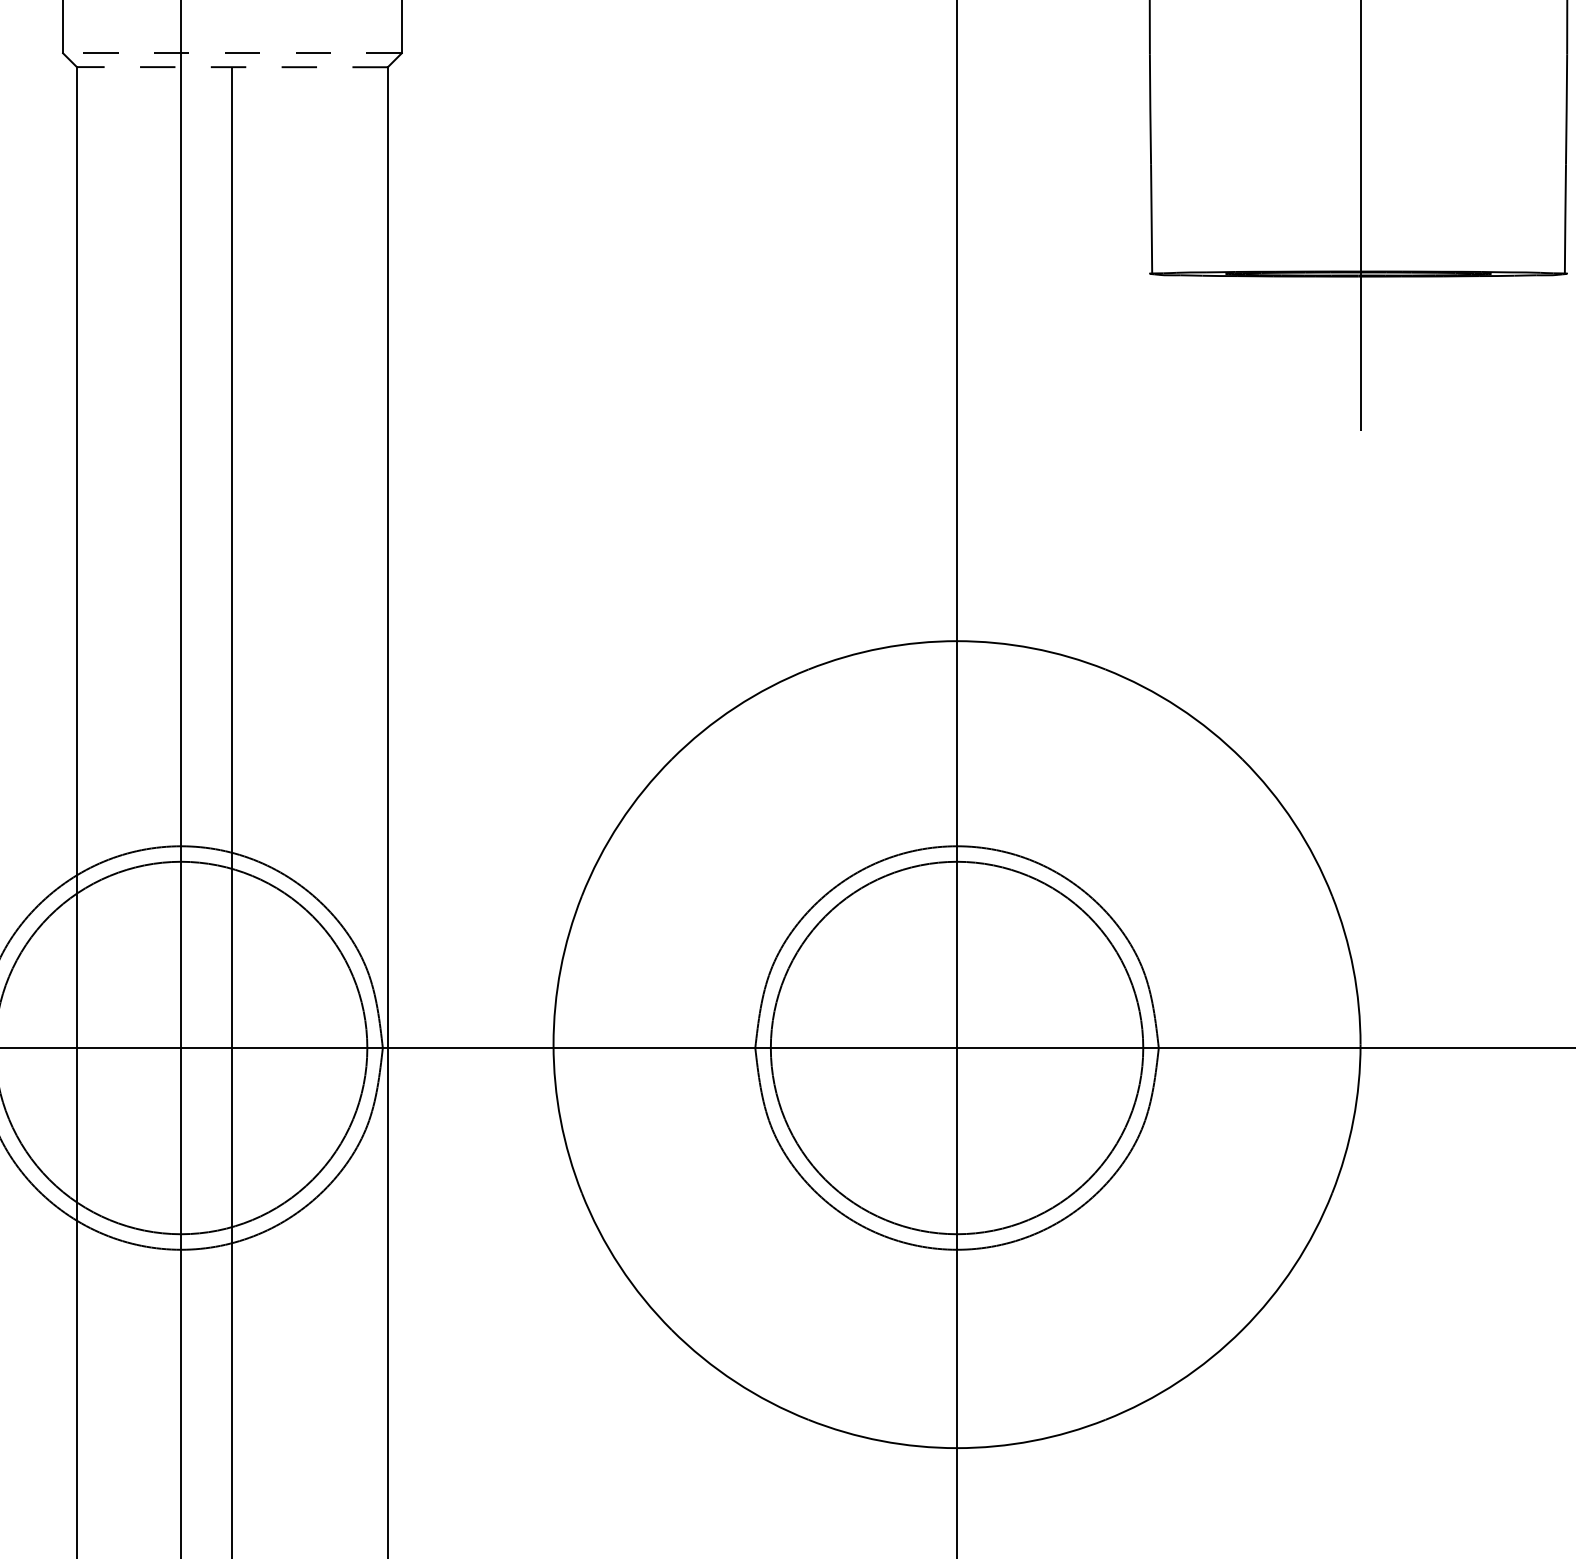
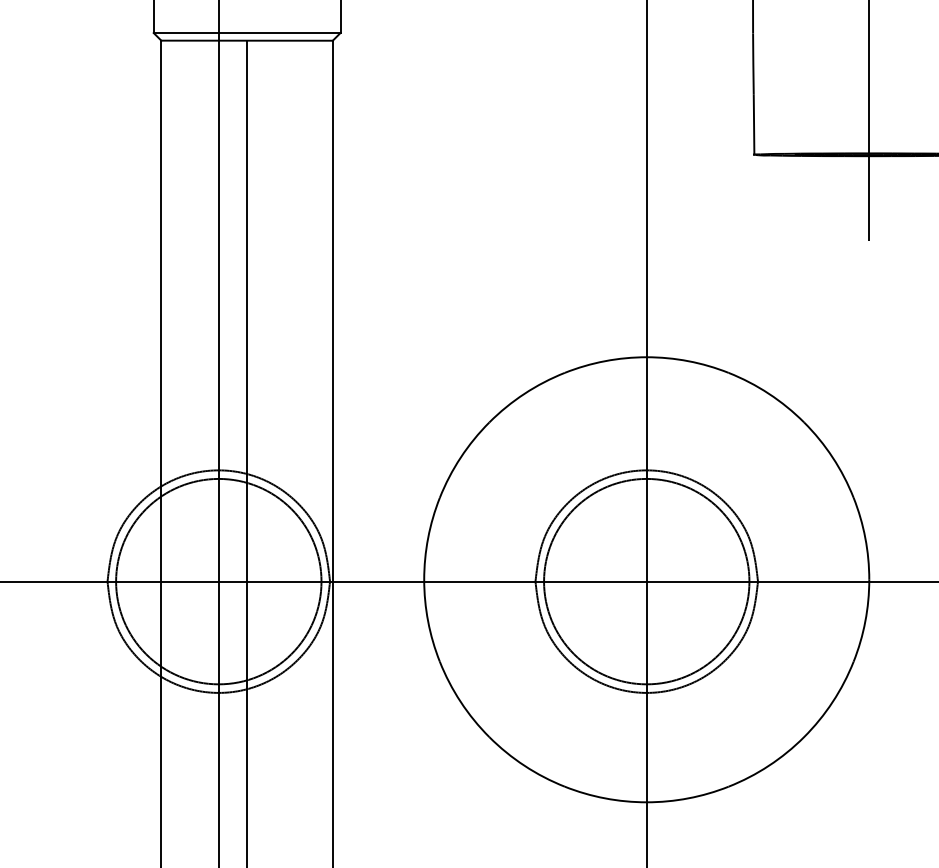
line: (231, 54) -> (246, 33), dashed -> solid
line: (233, 66) -> (247, 40), dashed -> solid

